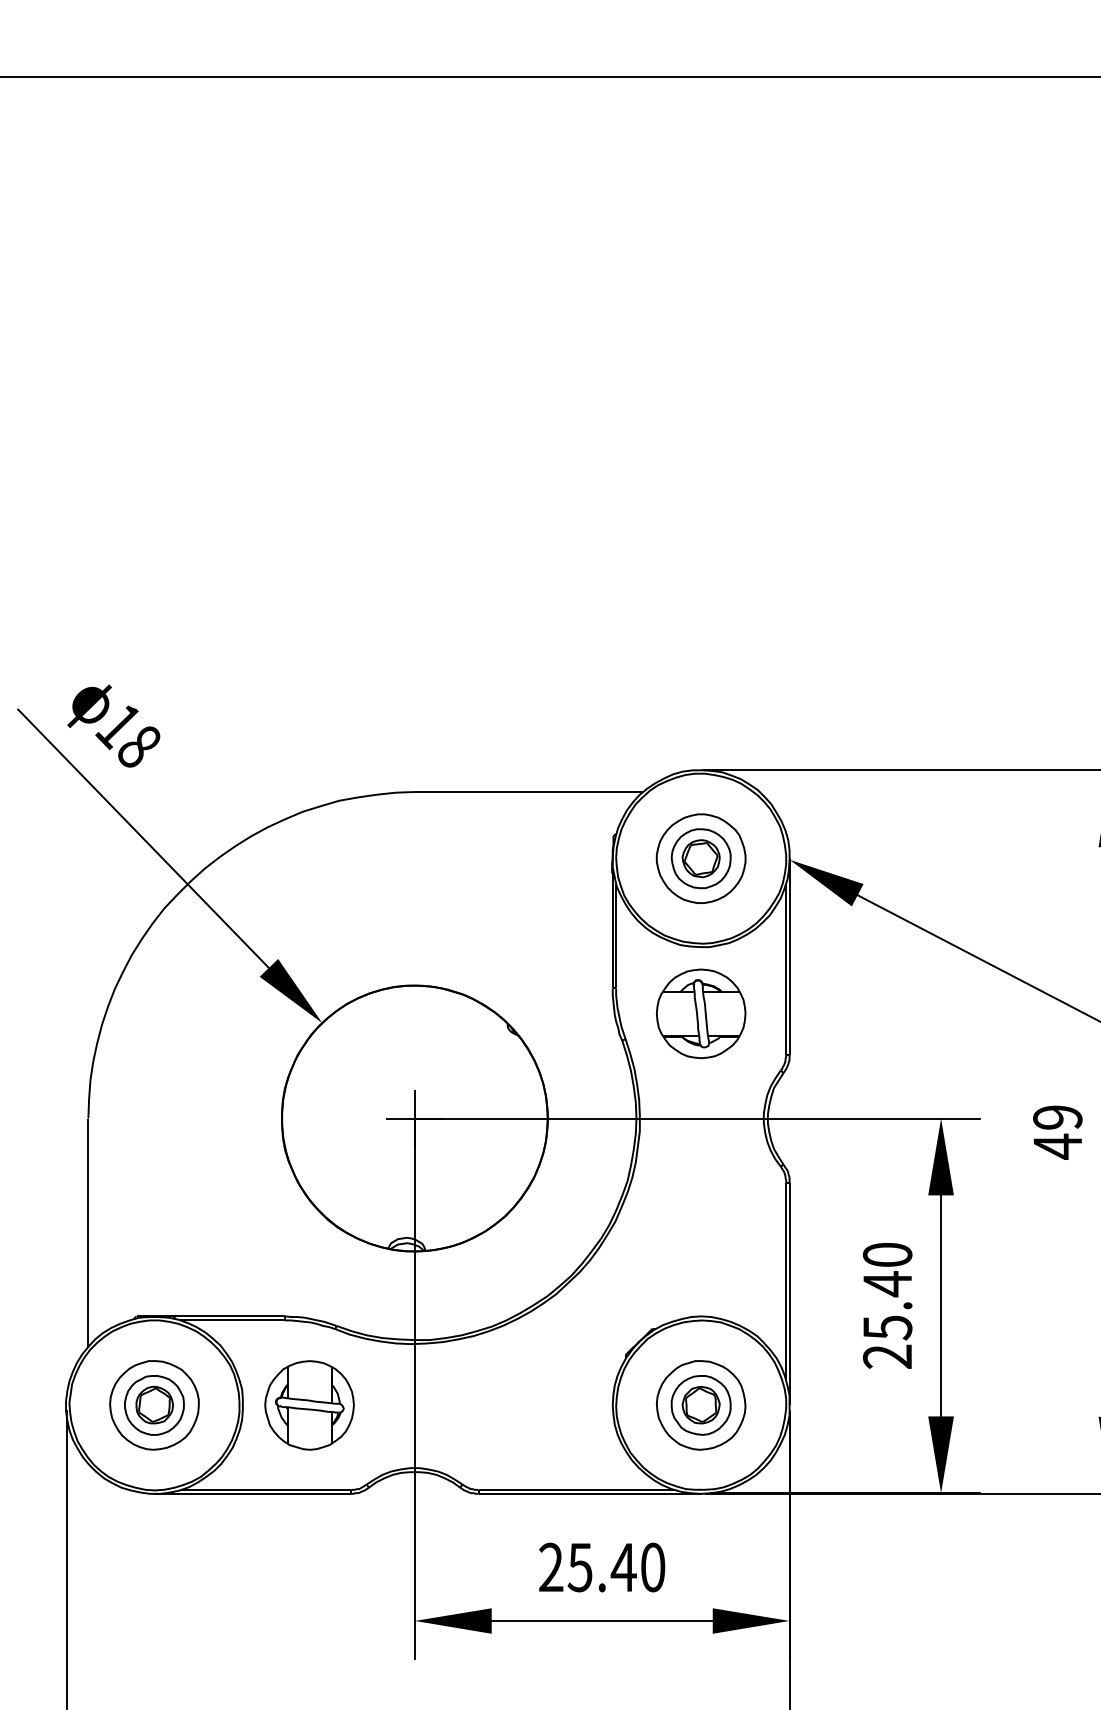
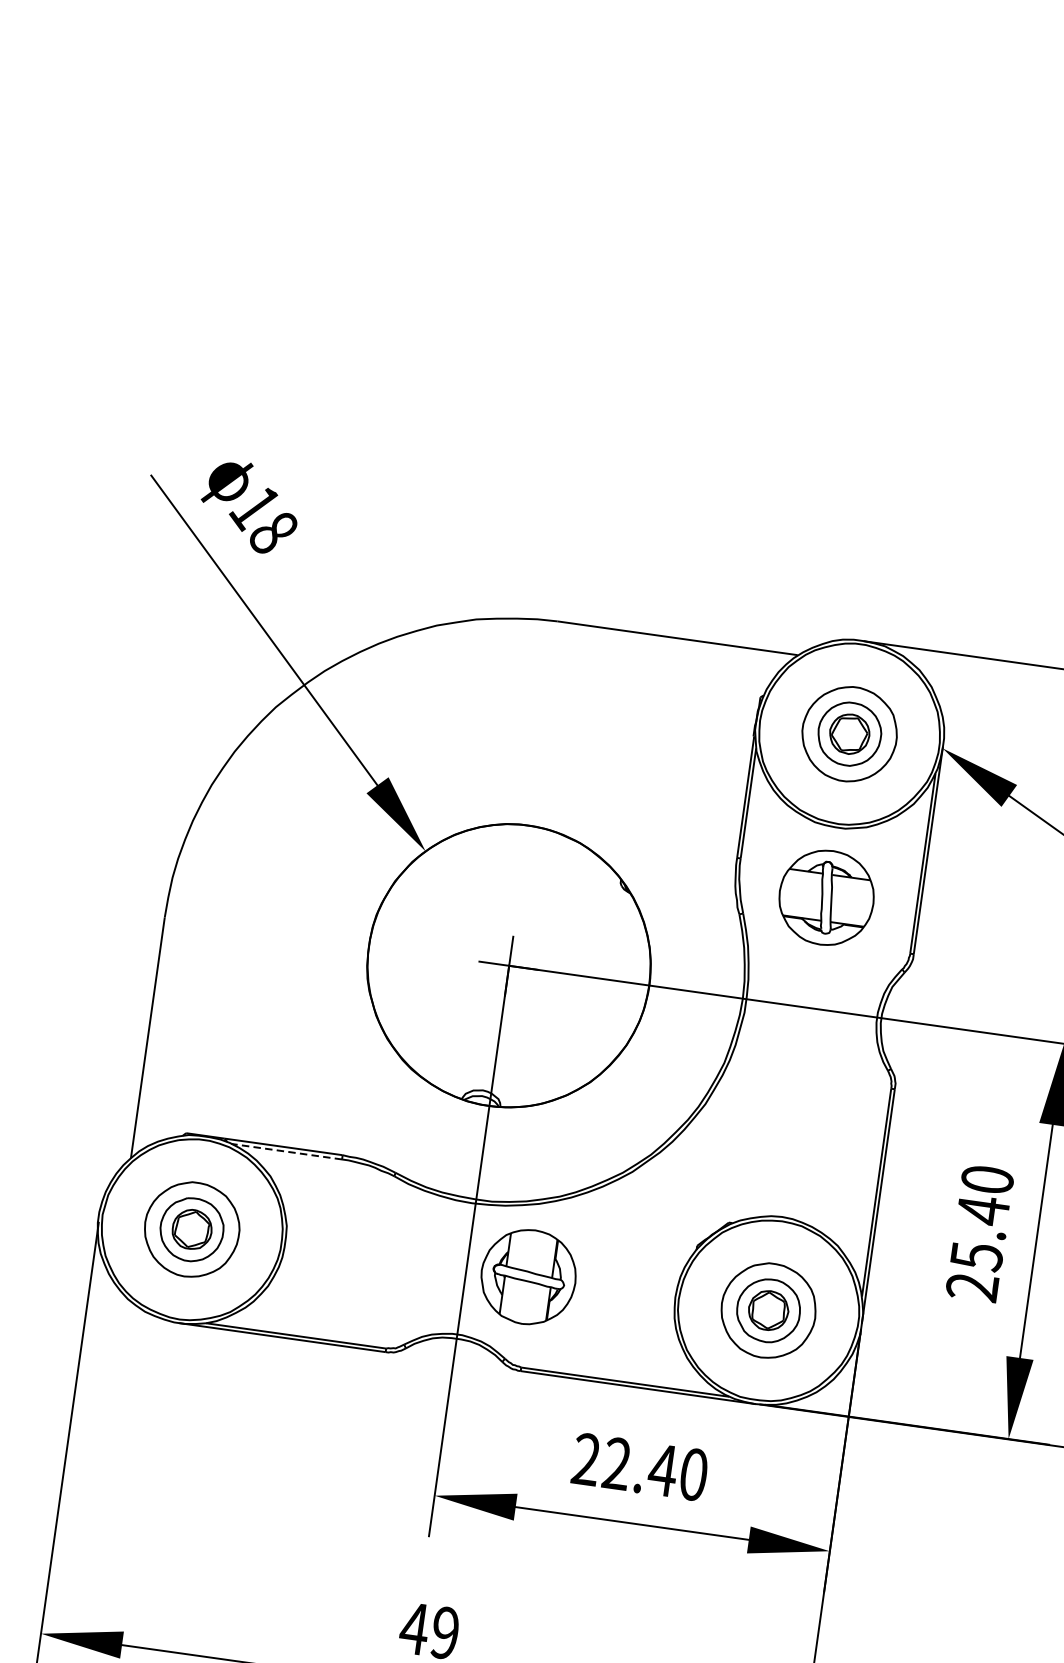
line: (232, 1320) -> (286, 1151), solid -> dashed
part: (309, 1405) -> (528, 1277), moved
text: (579, 1567) -> (616, 1463), 25.40 -> 22.40

